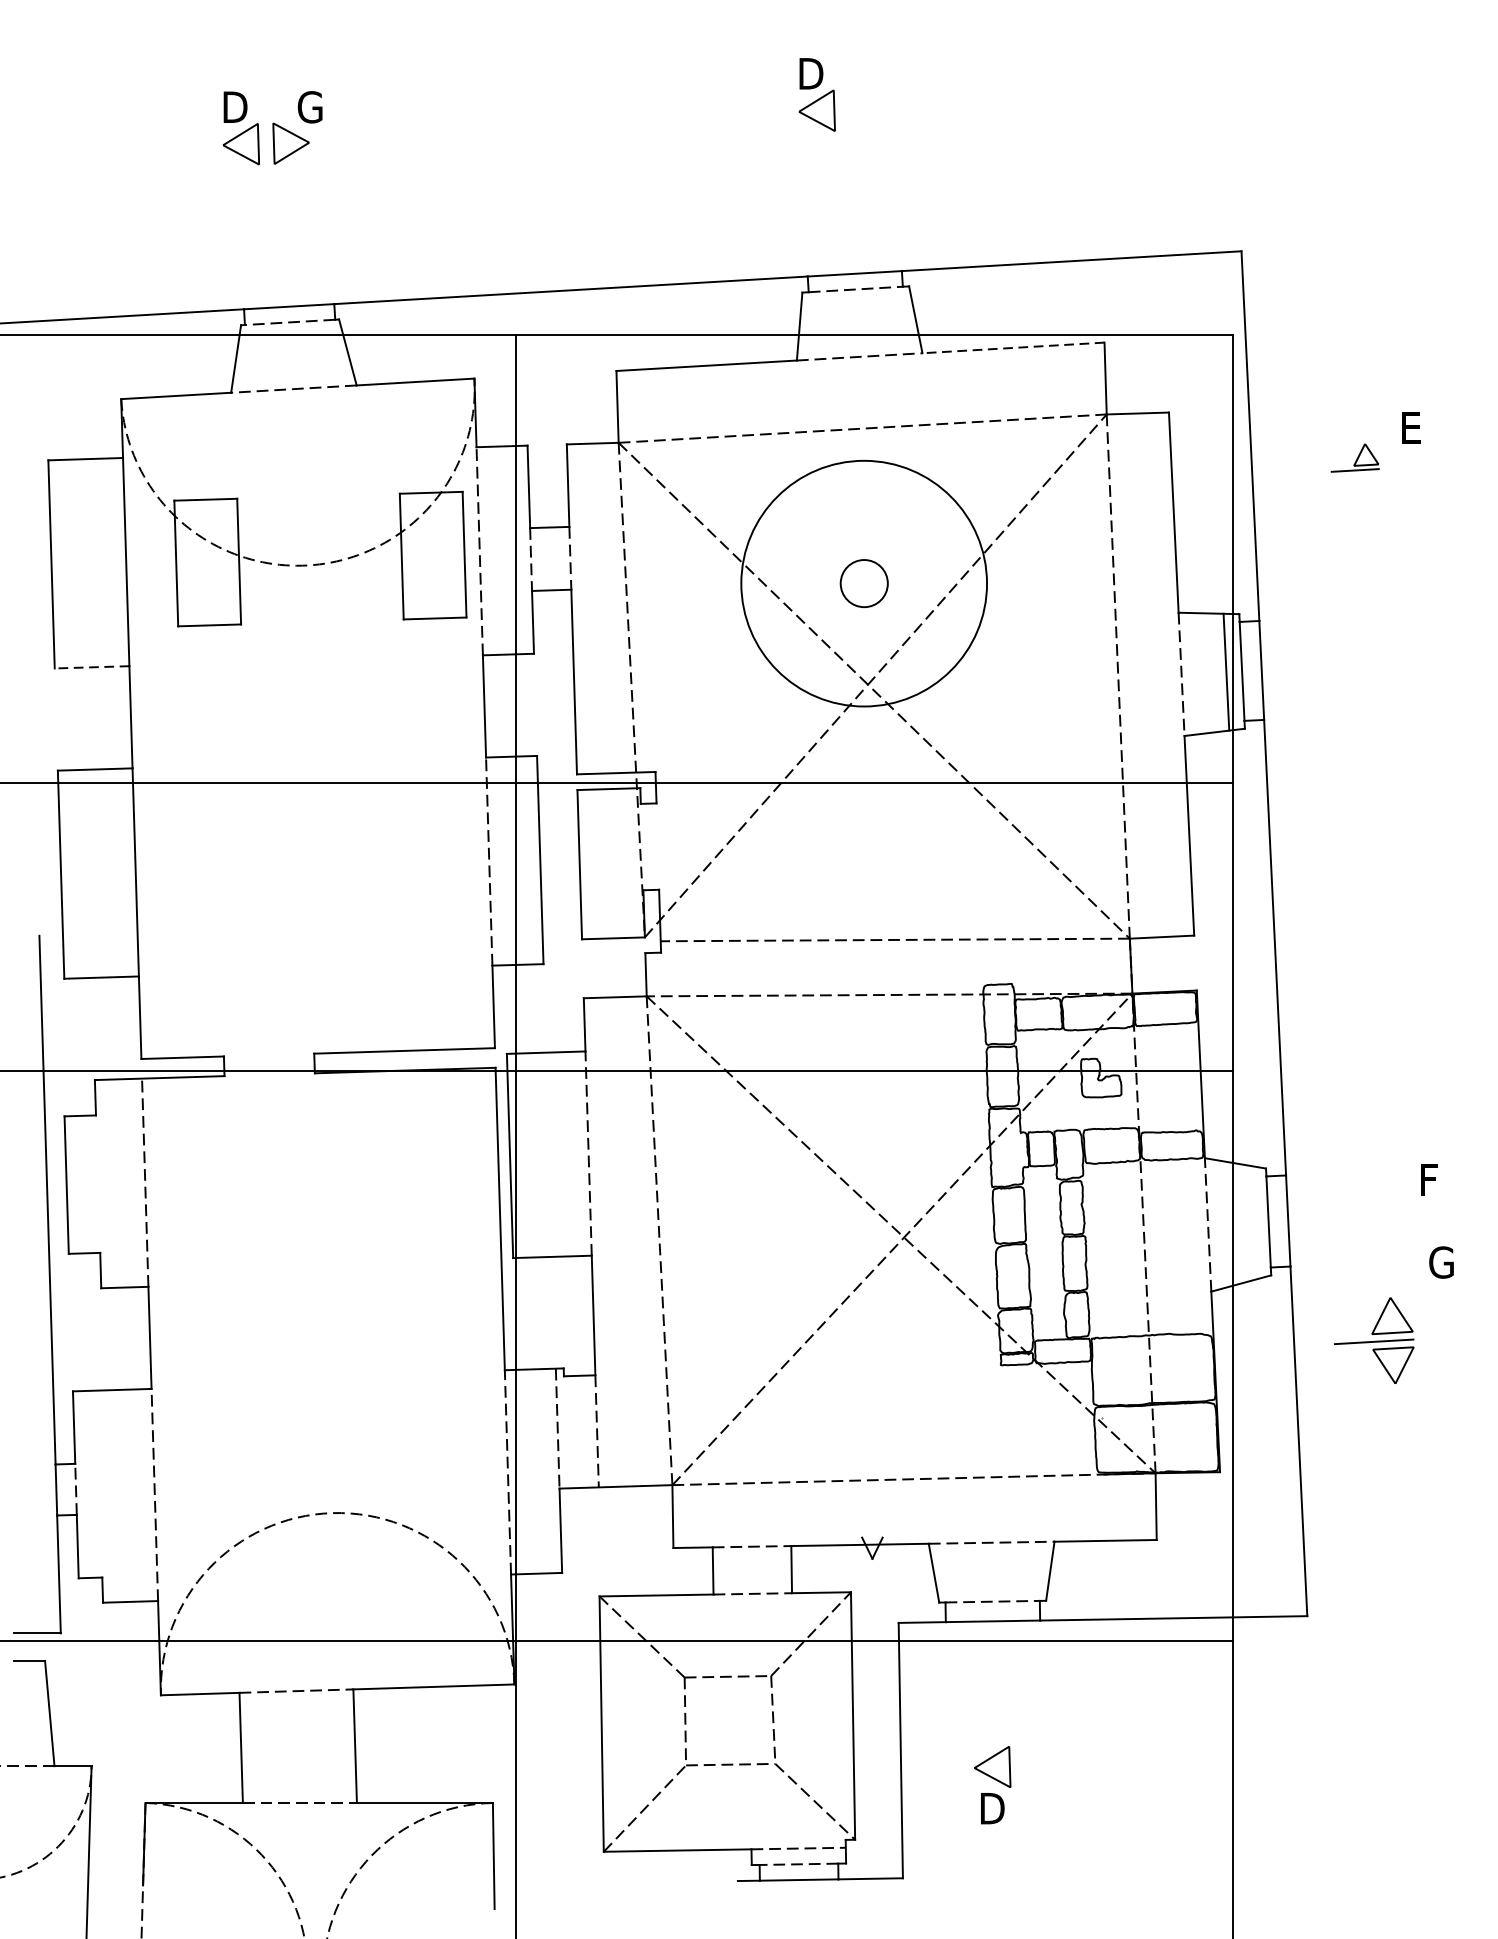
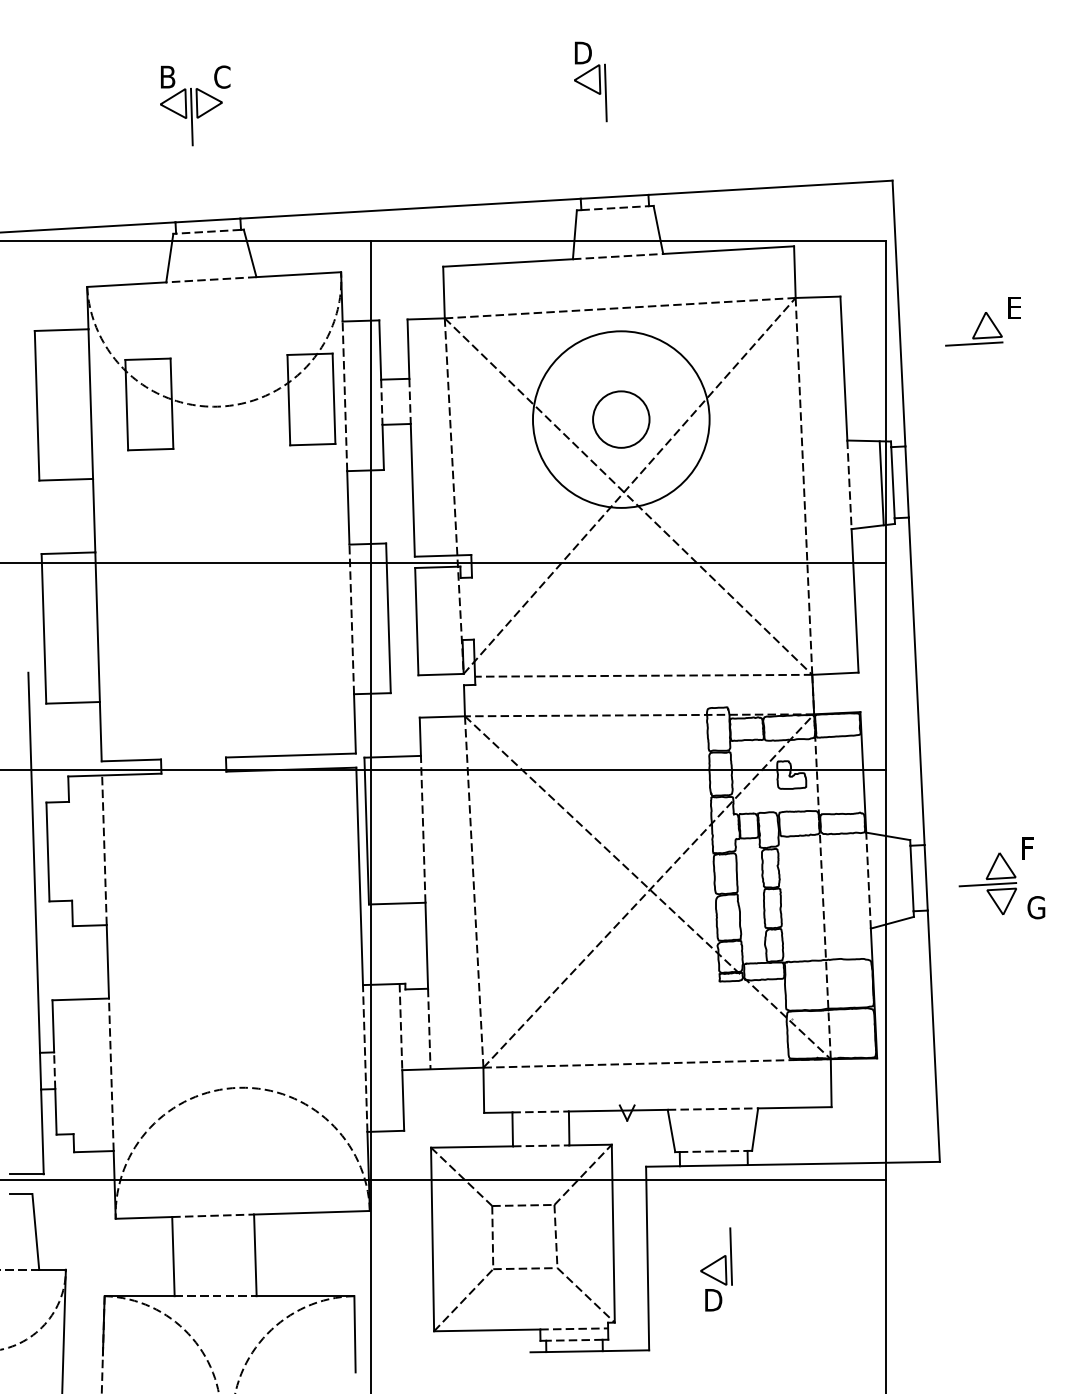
text: (237, 107) -> (170, 77), D -> B
text: (316, 107) -> (227, 77), G -> C
line: (842, 128) -> (605, 92), added
line: (266, 162) -> (191, 116), added
line: (1013, 348) -> (728, 250), dashed -> solid
part: (1355, 458) -> (974, 329), size x1.67
circle: (864, 583) -> (621, 419), size x1.67
line: (92, 666) -> (66, 479), dashed -> solid
part: (1373, 1340) -> (987, 883), moved
line: (1017, 1747) -> (731, 1256), added

